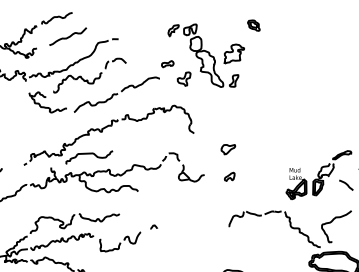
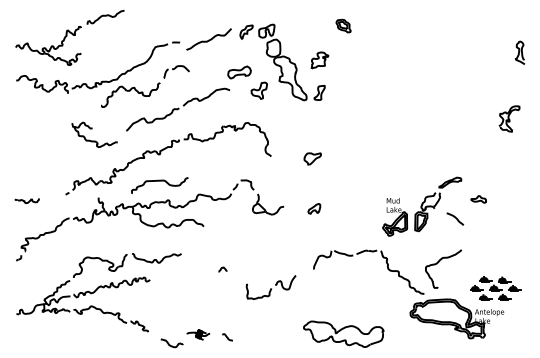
curve: (67, 36) -> (208, 39), moved
part: (233, 54) -> (319, 60), size x0.7
part: (167, 64) -> (239, 72), size x1.6
part: (47, 102) -> (94, 134), moved
part: (228, 149) -> (312, 158), moved
curve: (89, 154) -> (159, 181), moved
part: (119, 241) -> (270, 287), moved

